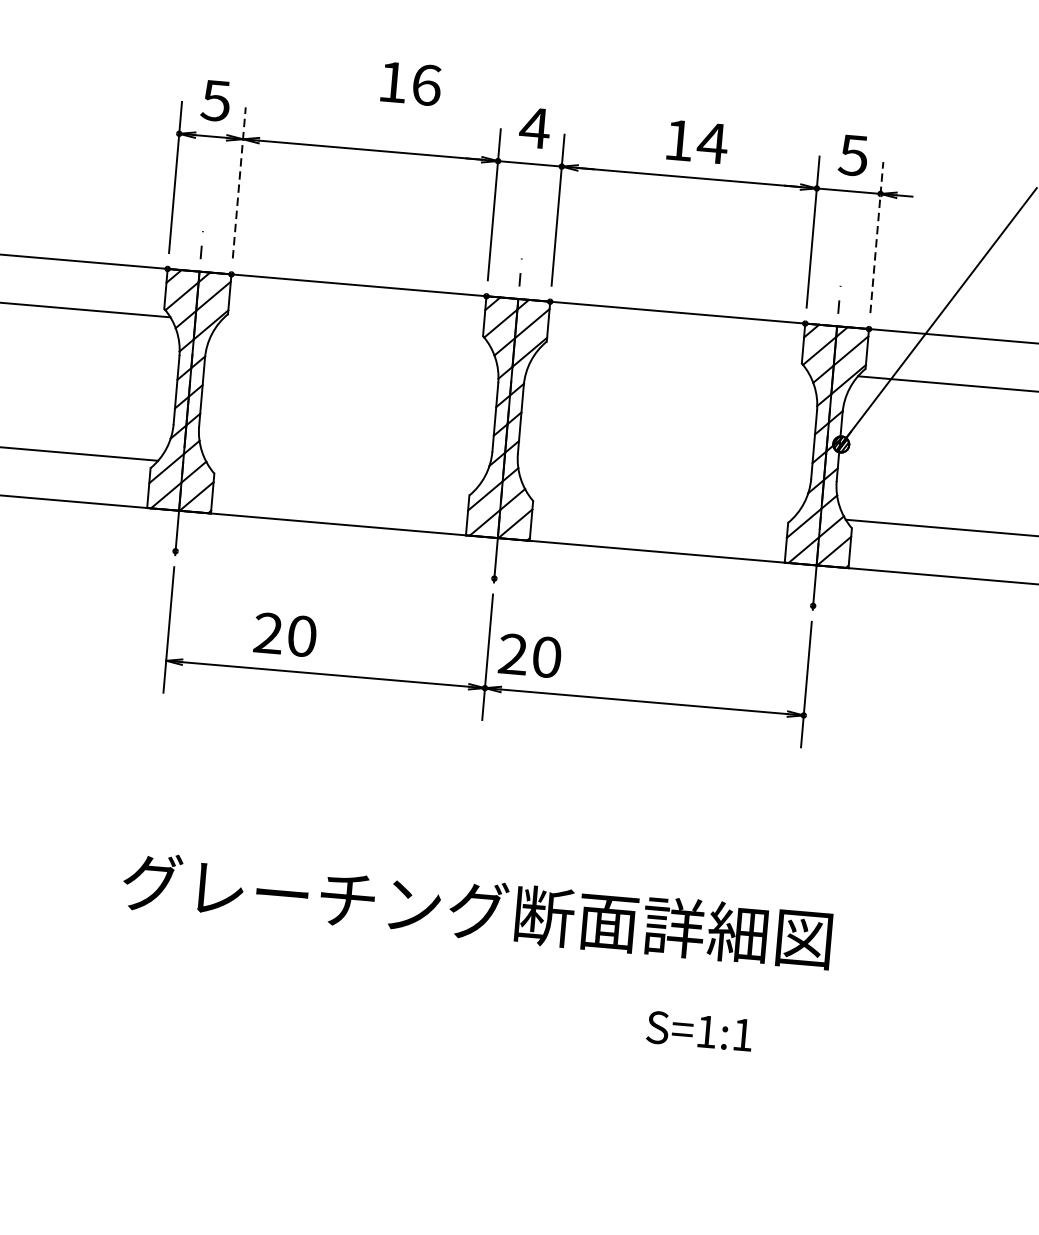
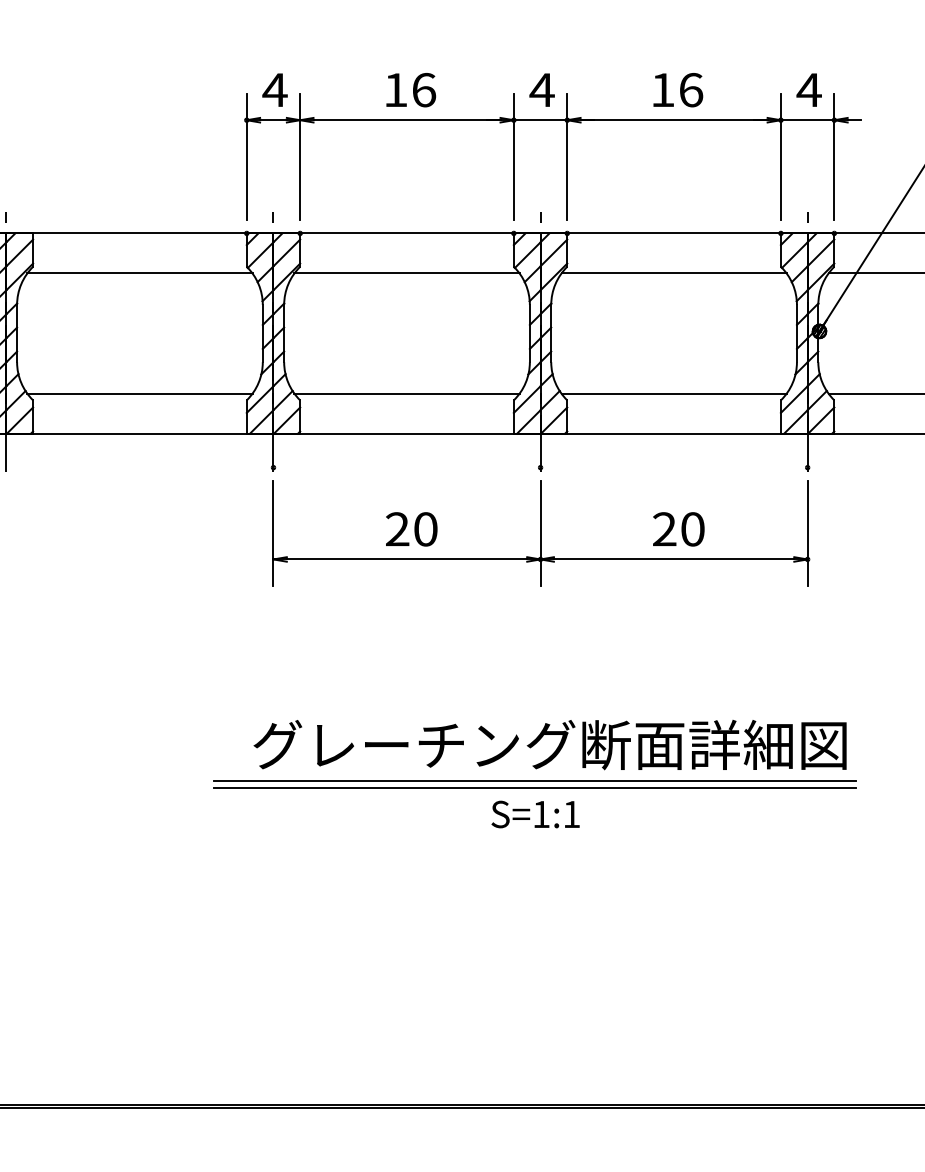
text: (411, 84) -> (411, 90), moved
text: (215, 101) -> (274, 90), 5 -> 4
text: (711, 143) -> (690, 90), 14 -> 16
text: (852, 155) -> (808, 90), 5 -> 4
line: (239, 182) -> (300, 156), dashed -> solid
line: (877, 237) -> (834, 156), dashed -> solid
line: (354, 333) -> (406, 273), added
line: (672, 360) -> (673, 273), added
line: (341, 476) -> (406, 393), added
line: (660, 503) -> (673, 393), added
text: (285, 634) -> (411, 529), moved
text: (529, 655) -> (678, 529), moved
line: (455, 951) -> (534, 780), added
line: (454, 959) -> (534, 787), added
text: (699, 1031) -> (535, 814), moved

